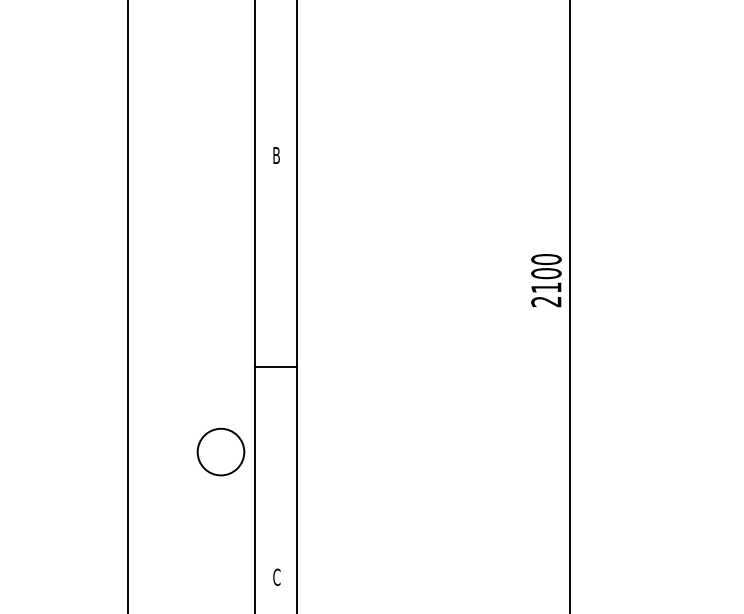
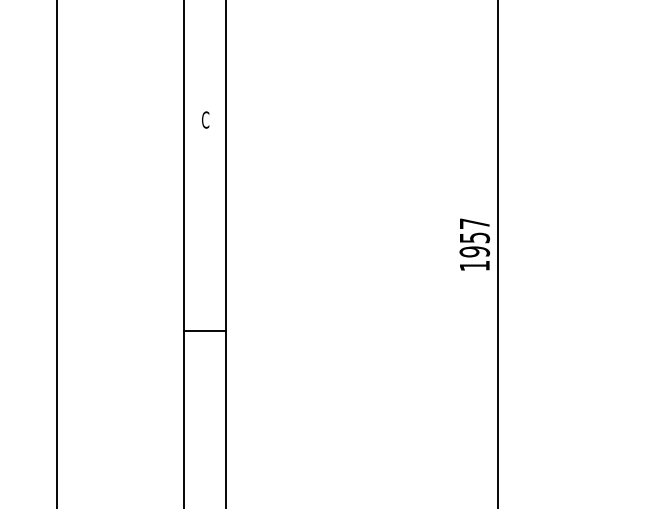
text: (276, 155) -> (205, 120), B -> C
text: (546, 280) -> (474, 244), 2100 -> 1957
circle: (220, 451) -> (149, 415), removed

